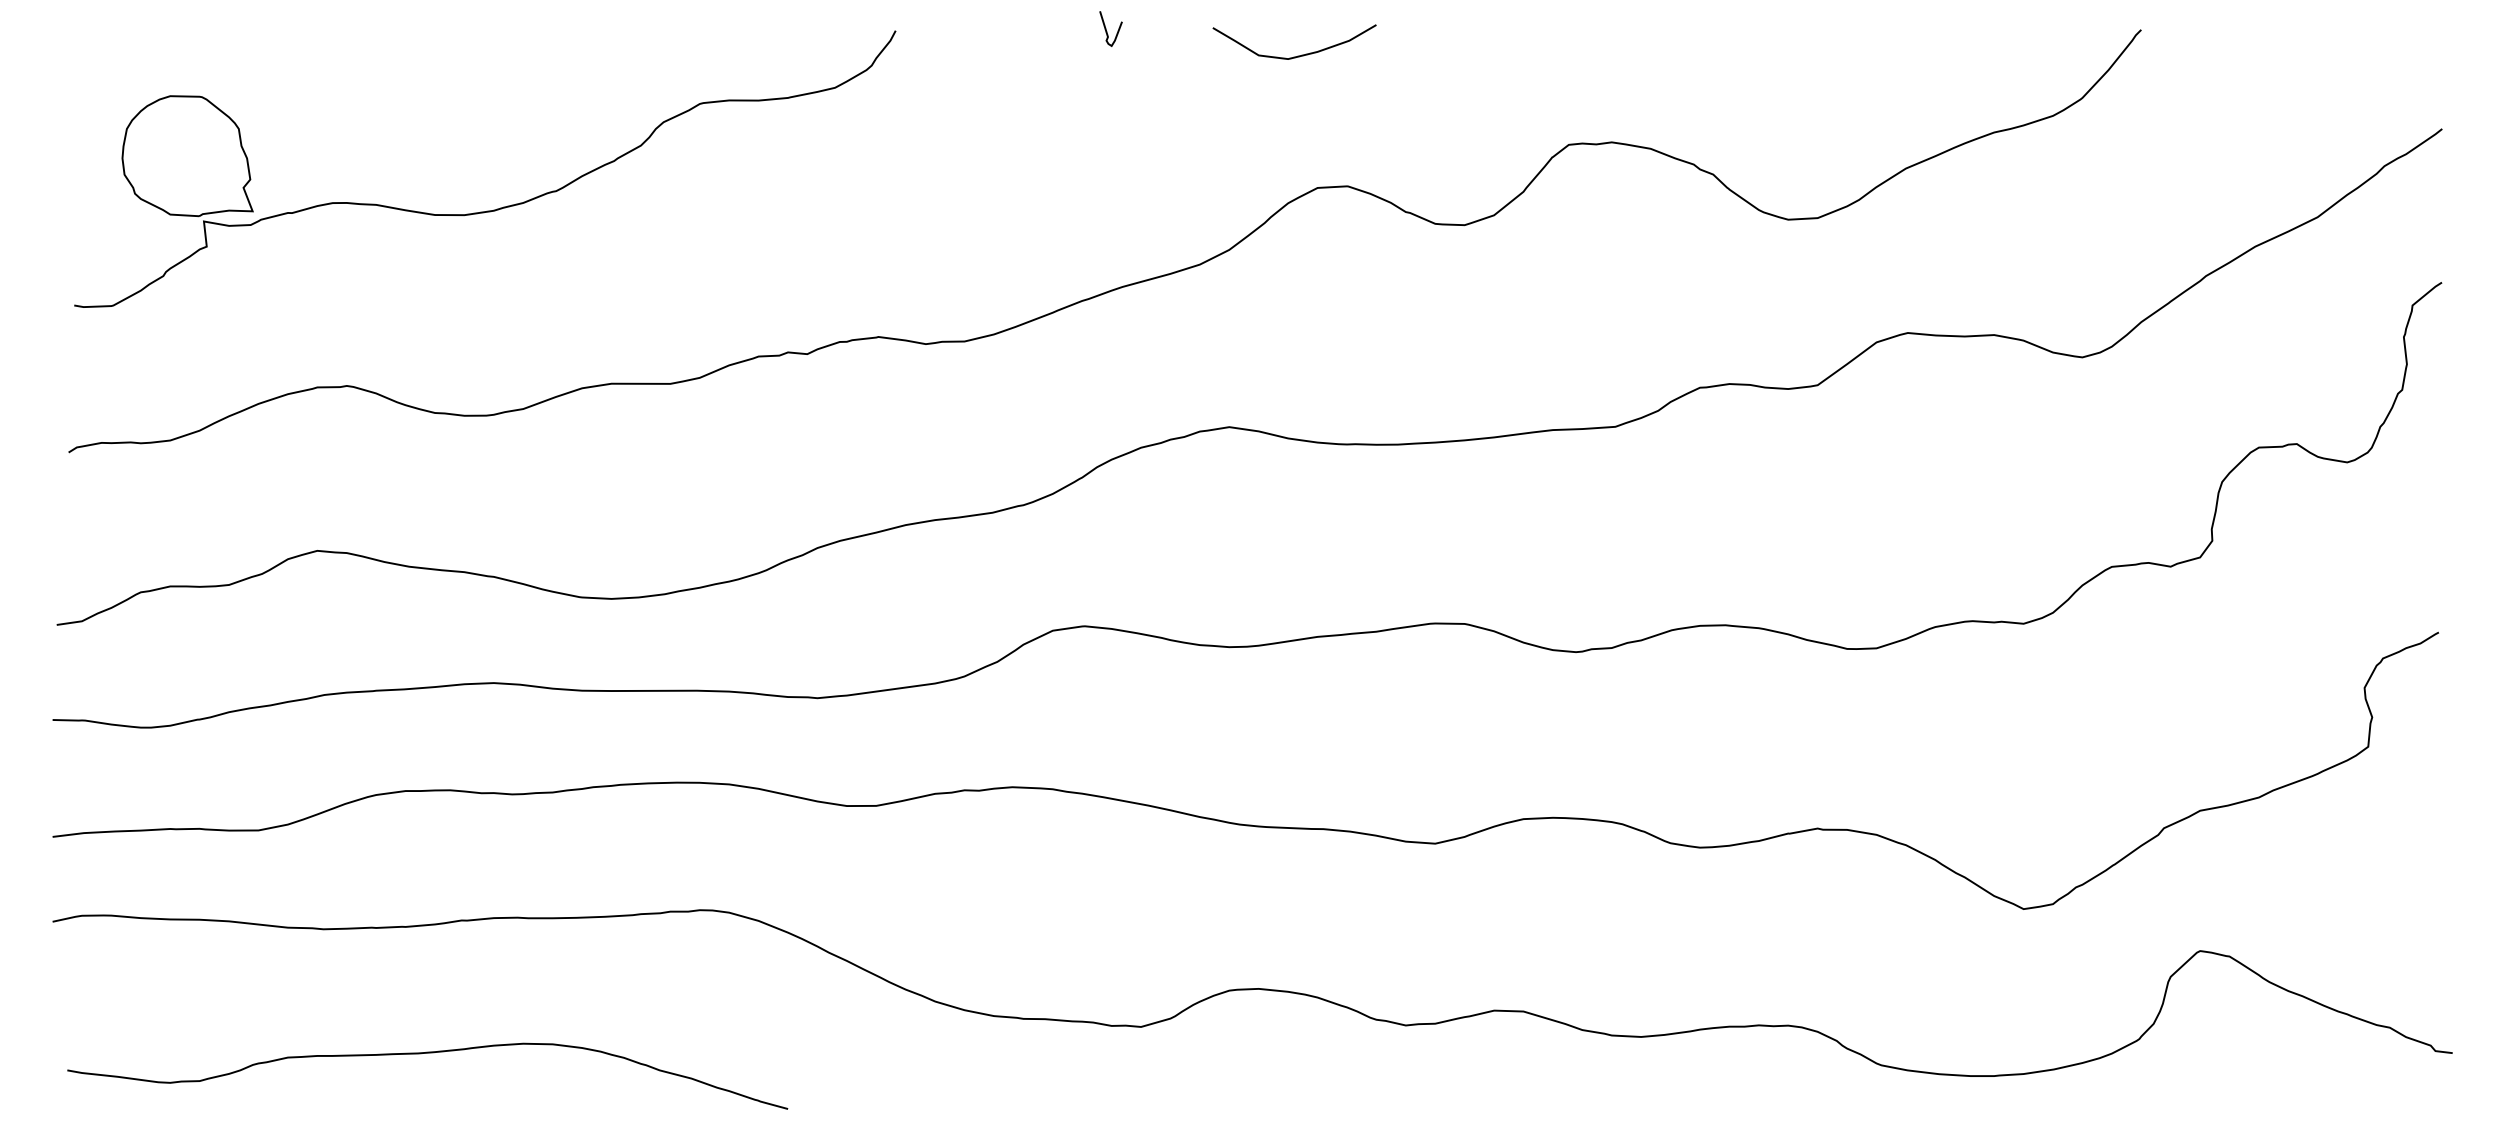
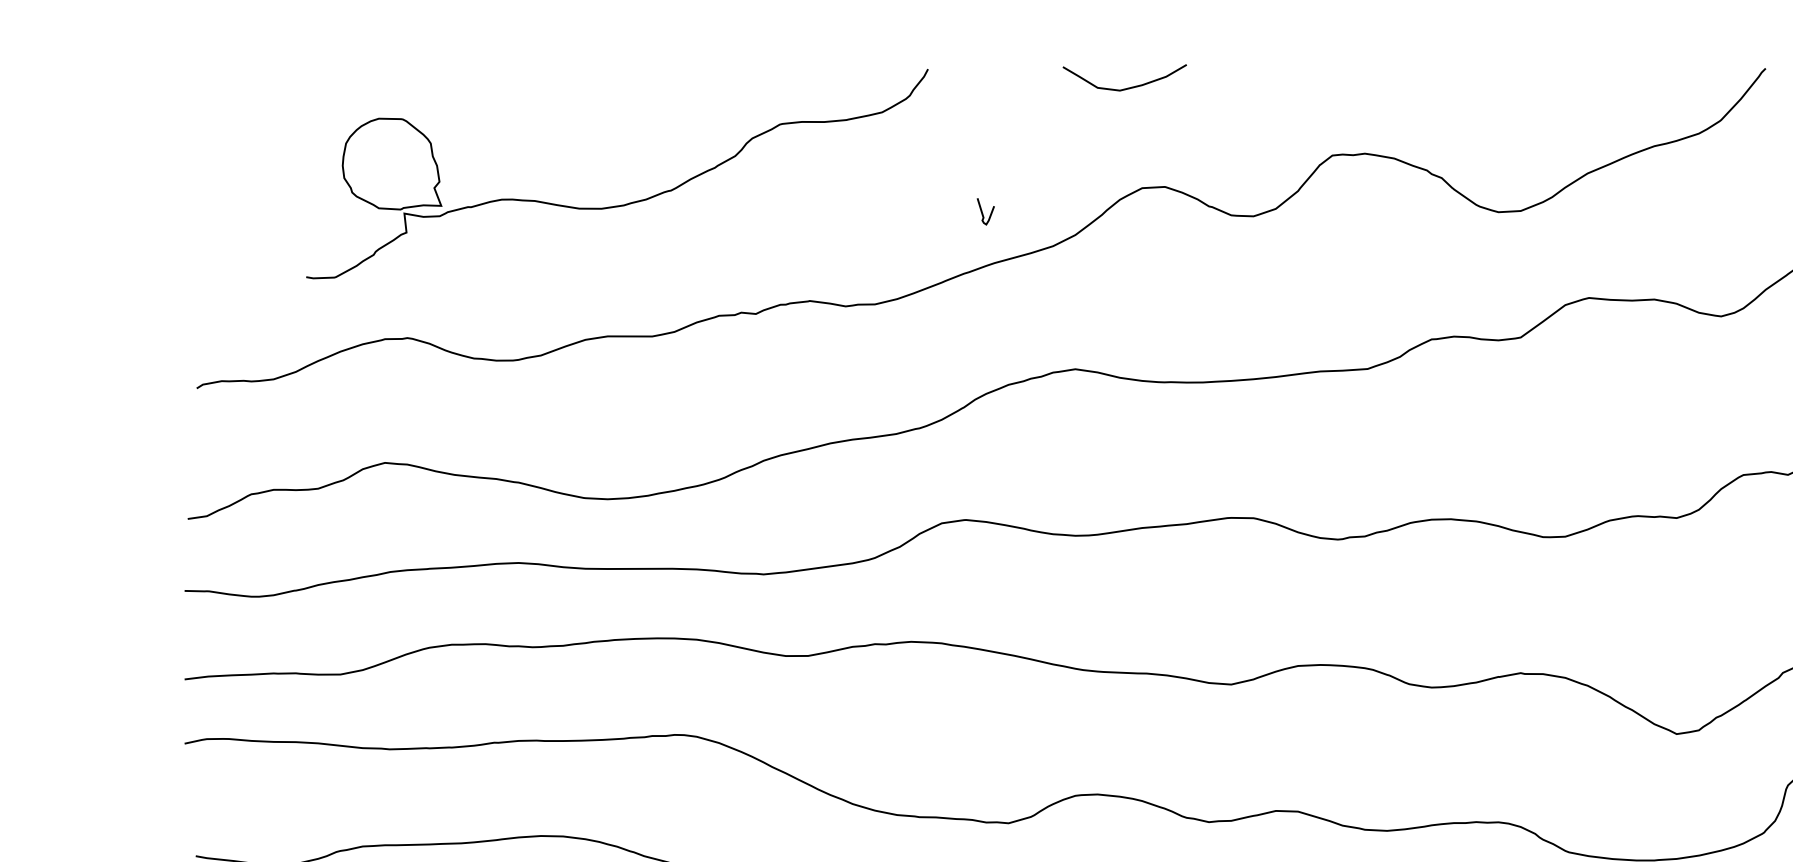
curve: (1106, 28) -> (982, 211), moved
part: (497, 208) -> (626, 203), moved

